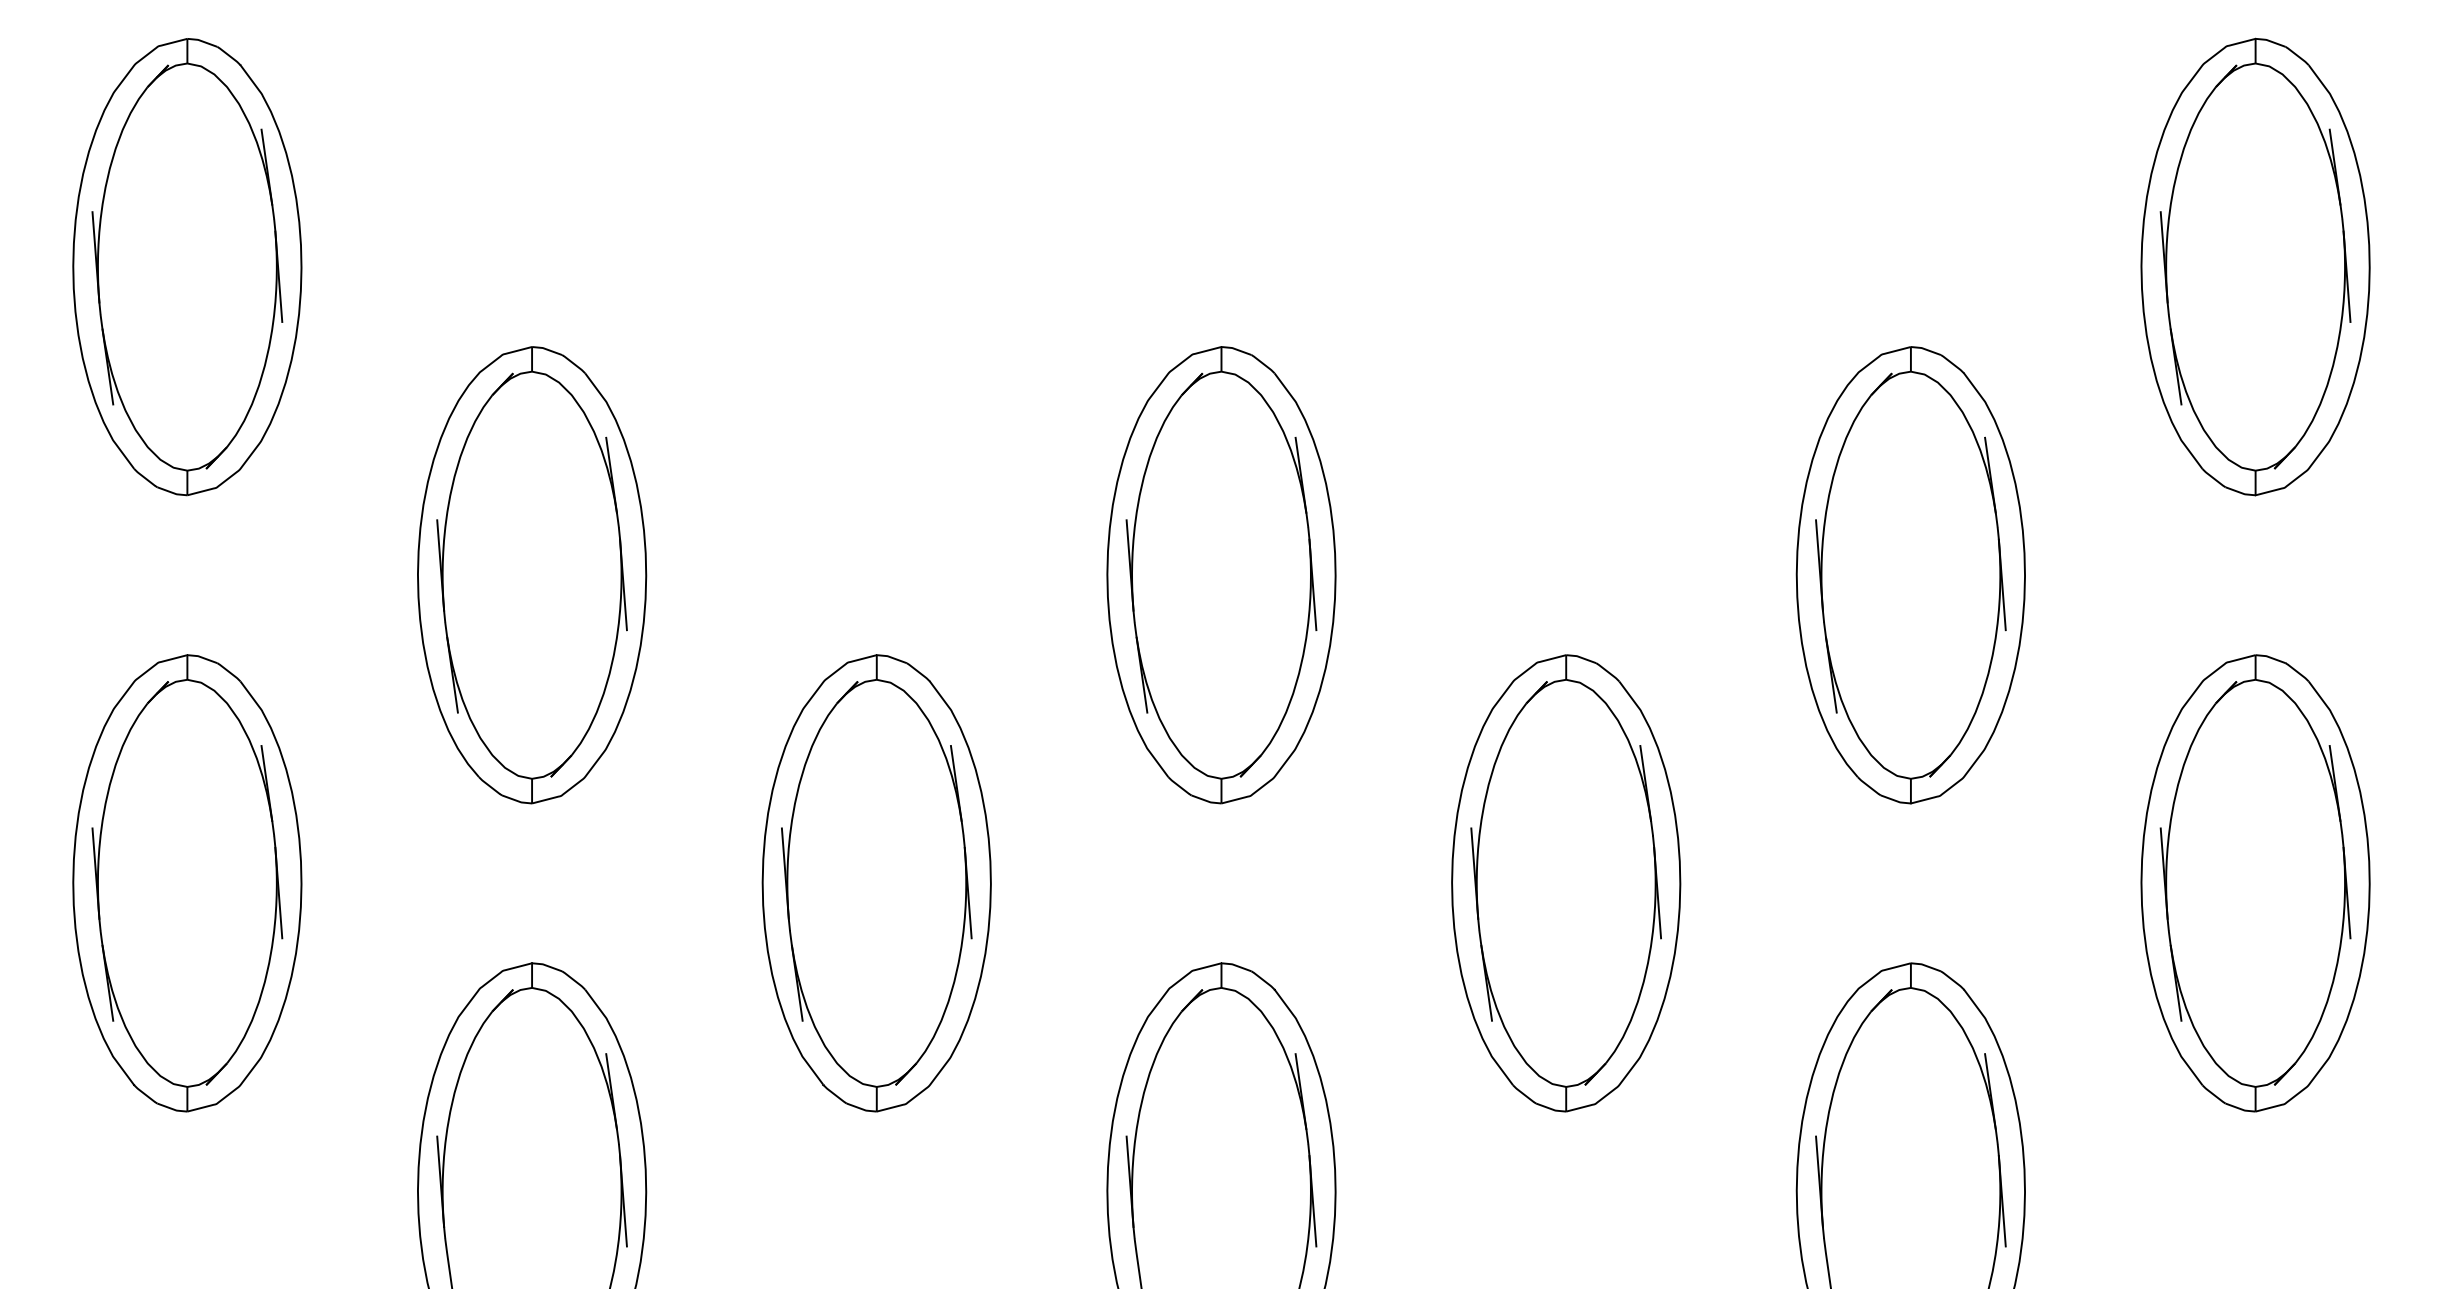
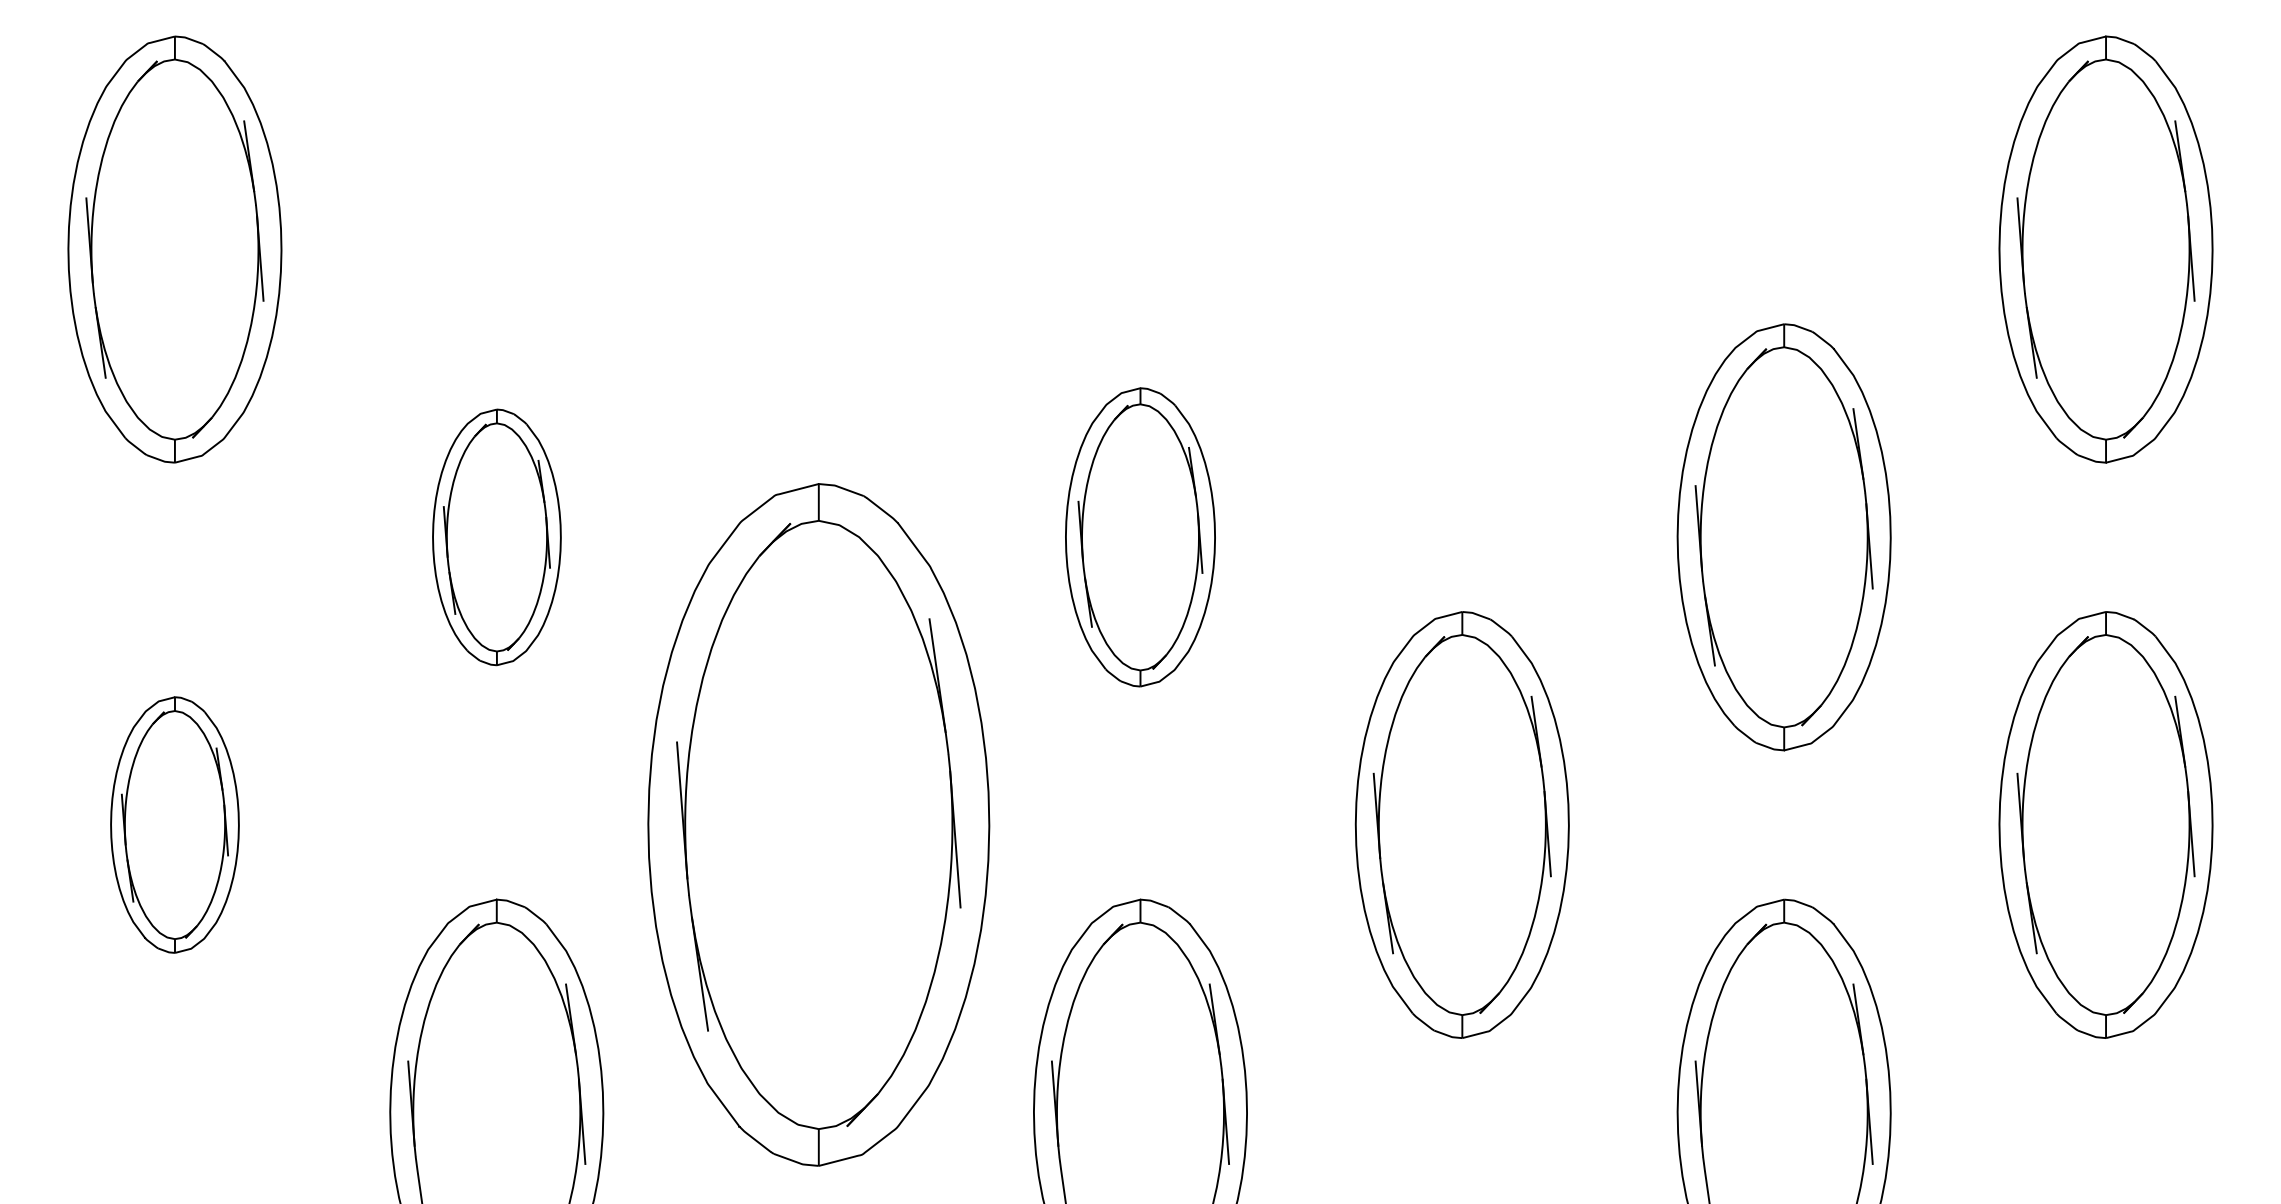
part: (532, 575) -> (497, 537), size x0.6
part: (1221, 575) -> (1140, 537), size x0.7
part: (187, 883) -> (175, 825), size x0.6
part: (876, 883) -> (818, 825), size x1.6

